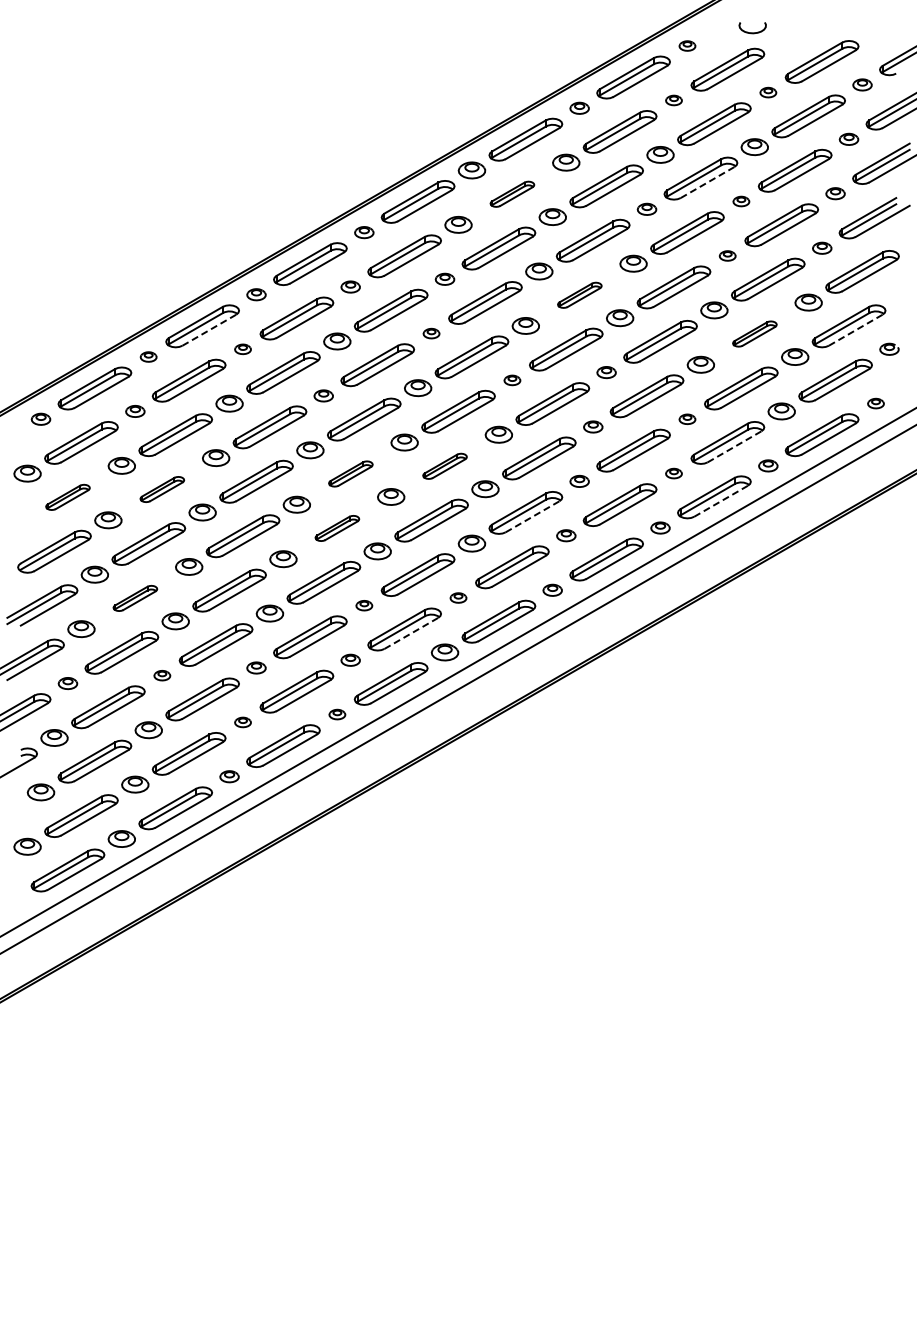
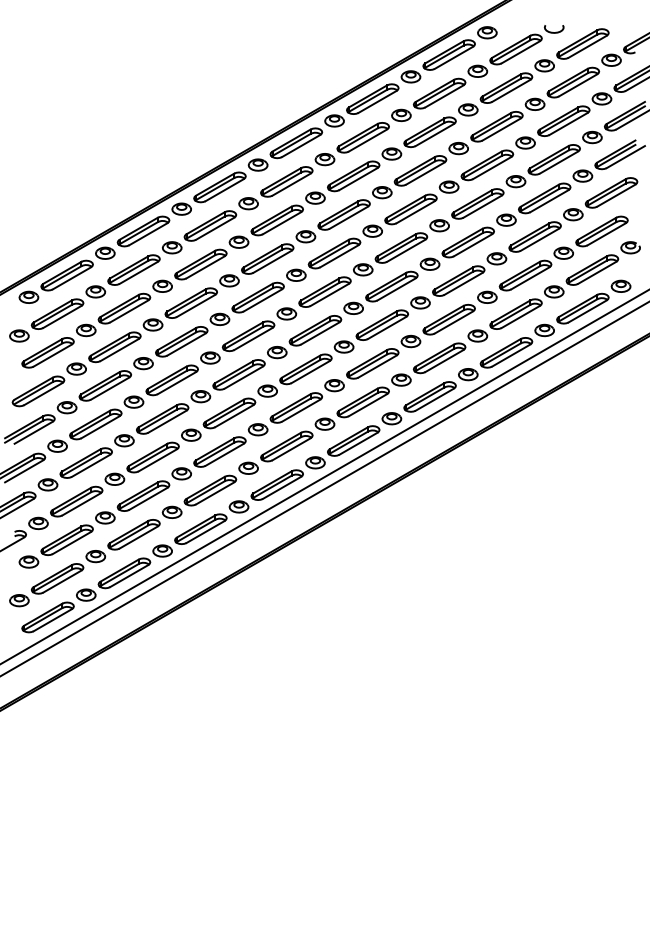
curve: (752, 32) -> (554, 32), moved
part: (687, 45) -> (487, 32), size x1.67
part: (862, 84) -> (611, 60), size x1.43
part: (768, 92) -> (544, 65), size x1.67
part: (673, 100) -> (477, 71), size x1.67
part: (579, 108) -> (410, 77), size x1.43
part: (848, 139) -> (601, 99), size x1.43
line: (708, 182) -> (502, 129), dashed -> solid
part: (835, 193) -> (592, 137), size x1.43
part: (512, 194) -> (363, 138), size x1.67
part: (741, 201) -> (525, 142), size x1.67
part: (646, 209) -> (458, 148), size x1.43
part: (364, 232) -> (258, 164), size x1.43
part: (822, 248) -> (583, 176), size x1.43
part: (727, 255) -> (515, 181), size x1.67
part: (444, 279) -> (315, 198), size x1.43
part: (350, 286) -> (248, 203), size x1.43
part: (256, 294) -> (181, 208), size x1.43
part: (579, 295) -> (410, 209), size x1.67
line: (209, 329) -> (148, 233), dashed -> solid
line: (856, 329) -> (607, 233), dashed -> solid
part: (431, 333) -> (305, 236), size x1.67
part: (754, 333) -> (534, 236), size x1.67
part: (242, 349) -> (171, 247), size x1.67
part: (889, 349) -> (630, 247), size x1.43
part: (148, 356) -> (105, 252), size x1.67
part: (606, 372) -> (429, 264), size x1.43
part: (512, 380) -> (363, 269), size x1.67
part: (323, 395) -> (229, 280), size x1.43
part: (875, 403) -> (620, 286), size x1.67
part: (135, 411) -> (95, 291), size x1.43
part: (40, 419) -> (28, 297), size x1.43
part: (687, 419) -> (487, 297), size x1.67
part: (593, 426) -> (420, 302), size x1.43
line: (735, 446) -> (521, 316), dashed -> solid
part: (768, 465) -> (544, 330), size x1.43
part: (444, 466) -> (315, 330), size x1.67
part: (350, 473) -> (248, 335), size x1.67
part: (673, 473) -> (477, 335), size x1.67
part: (579, 481) -> (410, 341), size x1.43
part: (162, 489) -> (115, 347), size x1.67
part: (67, 497) -> (47, 352), size x1.67
line: (721, 501) -> (511, 355), dashed -> solid
line: (533, 516) -> (378, 366), dashed -> solid
part: (660, 527) -> (468, 374), size x1.43
part: (337, 528) -> (239, 374), size x1.67
part: (566, 535) -> (401, 379), size x1.43
part: (552, 590) -> (391, 418), size x1.43
part: (458, 597) -> (325, 423), size x1.67
part: (135, 598) -> (95, 424), size x1.67
part: (364, 605) -> (258, 429), size x1.67
line: (411, 633) -> (291, 449), dashed -> solid
part: (350, 660) -> (248, 468), size x1.43
part: (256, 667) -> (181, 473), size x1.43
part: (162, 675) -> (115, 479), size x1.67
part: (67, 683) -> (47, 484), size x1.43
part: (337, 714) -> (239, 506), size x1.67
part: (242, 722) -> (171, 512), size x1.67
part: (229, 776) -> (162, 550), size x1.43

